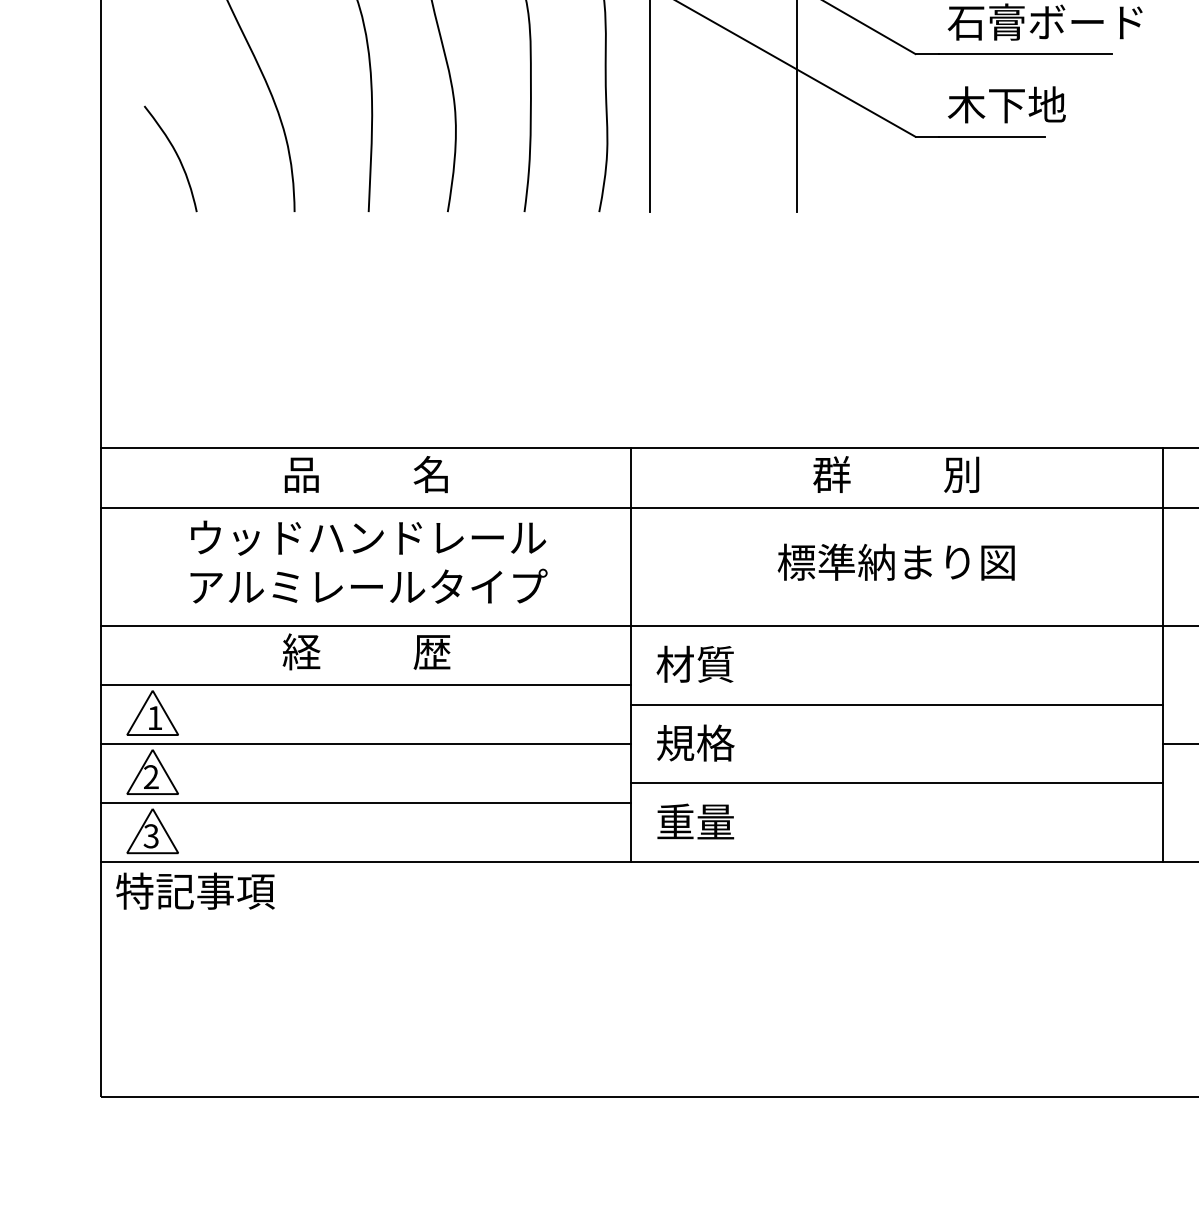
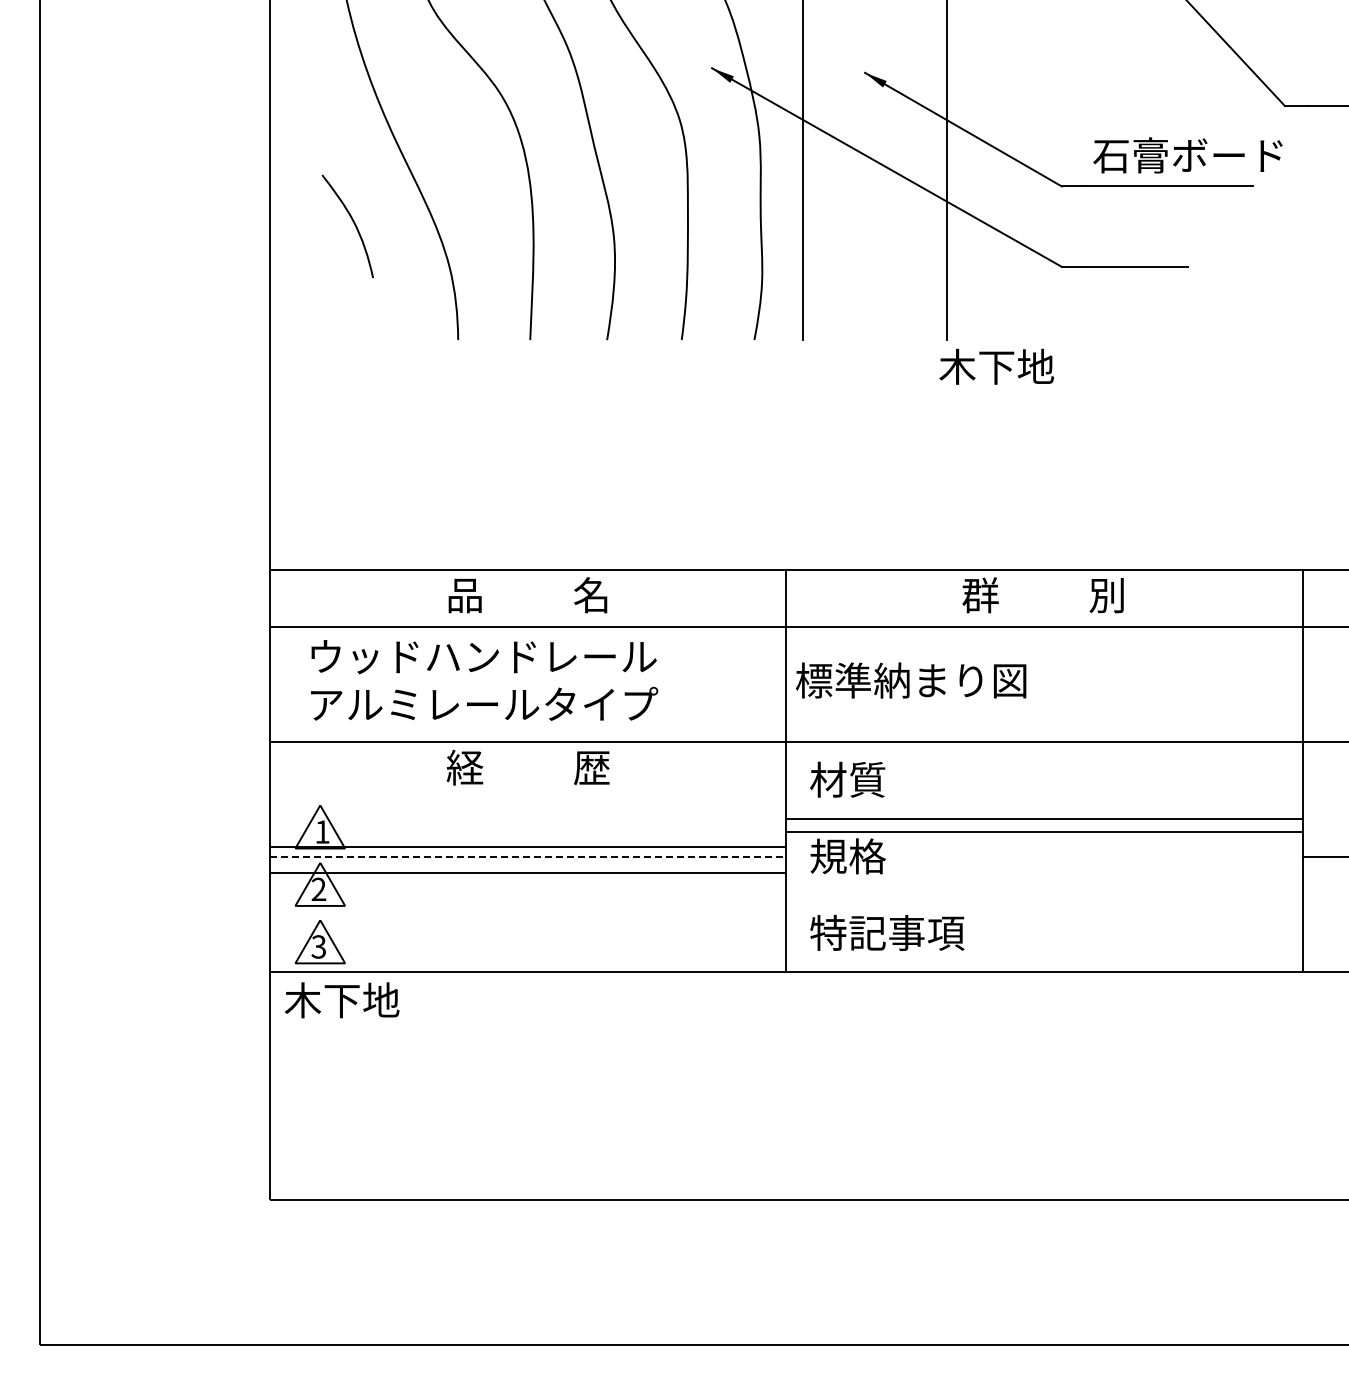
text: (1006, 104) -> (996, 366), moved
curve: (176, 155) -> (353, 223), moved
text: (368, 562) -> (484, 680), moved
text: (896, 562) -> (911, 680), moved
line: (365, 684) -> (527, 846), moved
line: (365, 744) -> (527, 857), solid -> dashed
line: (896, 783) -> (1043, 832), moved
line: (365, 802) -> (527, 872), moved
text: (736, 821) -> (887, 932), 重量 -> 特記事項
text: (195, 891) -> (361, 1000), 特記事項 -> 木下地

